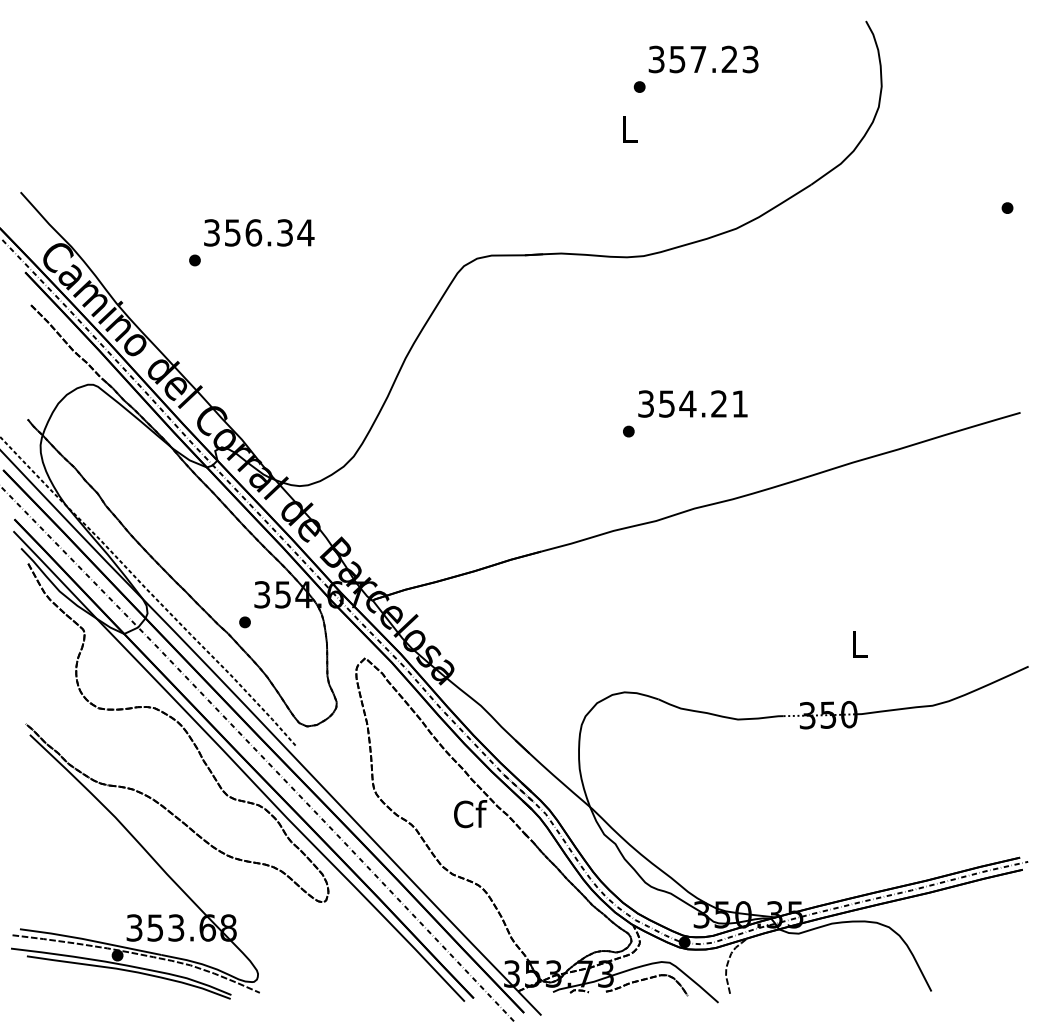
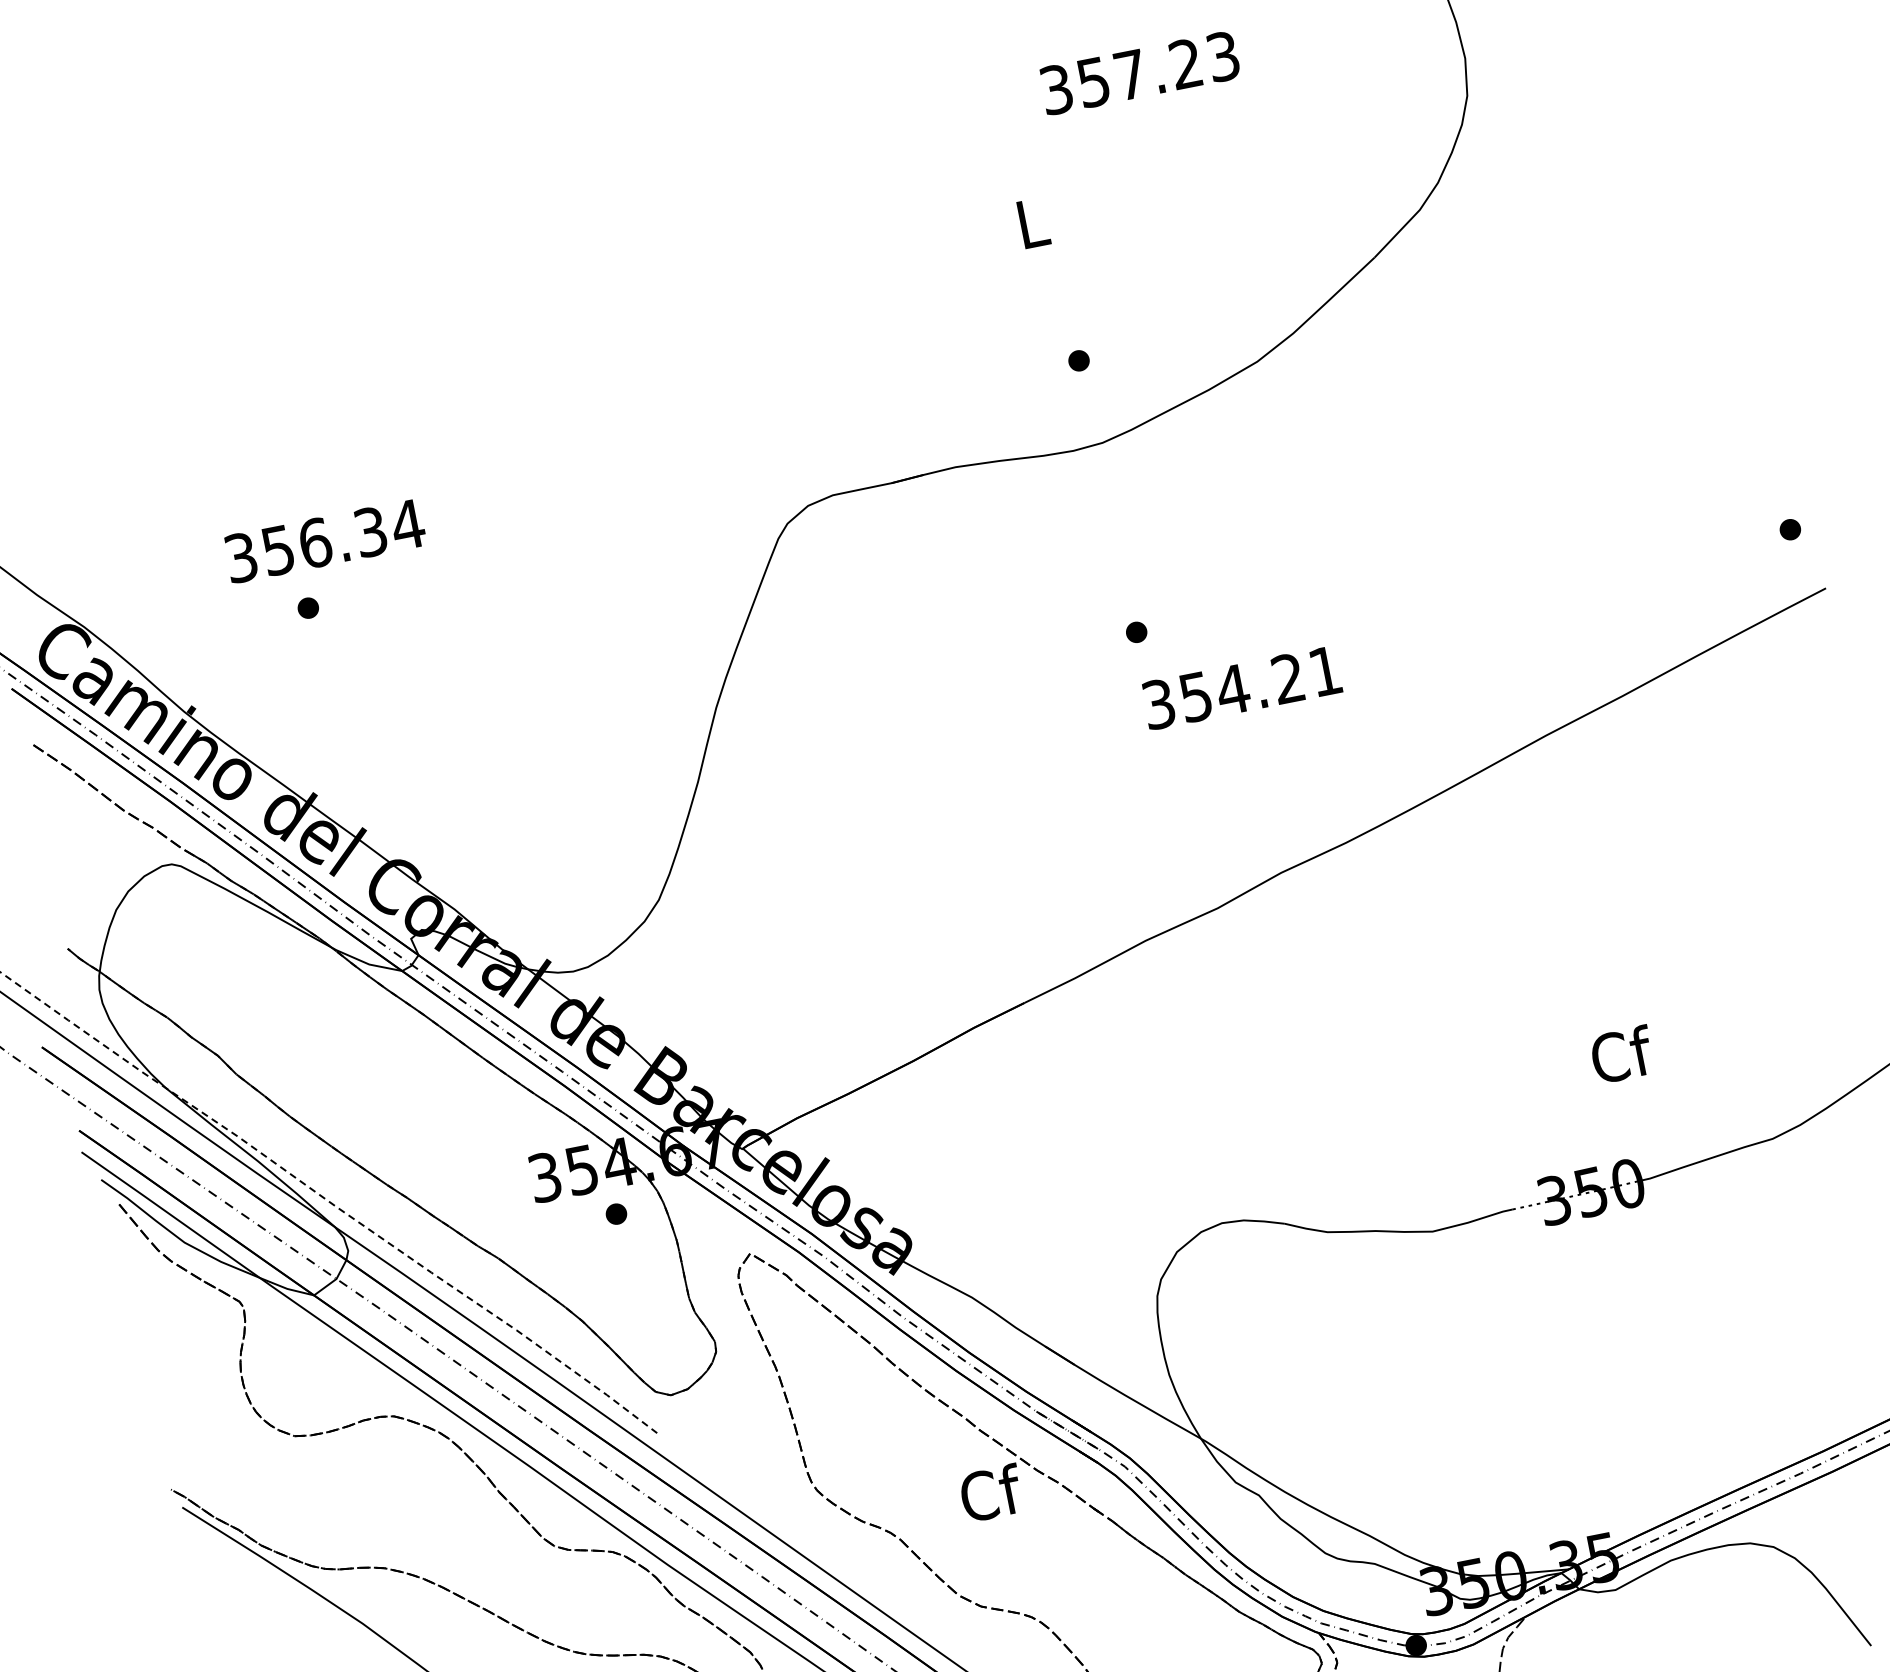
part: (639, 86) -> (1078, 359), moved
part: (1007, 207) -> (1790, 528), moved
text: (259, 232) -> (325, 540), moved
part: (628, 431) -> (1136, 632), moved
part: (244, 622) -> (615, 1214), moved
text: (859, 643) -> (1621, 1054), L -> Cf

